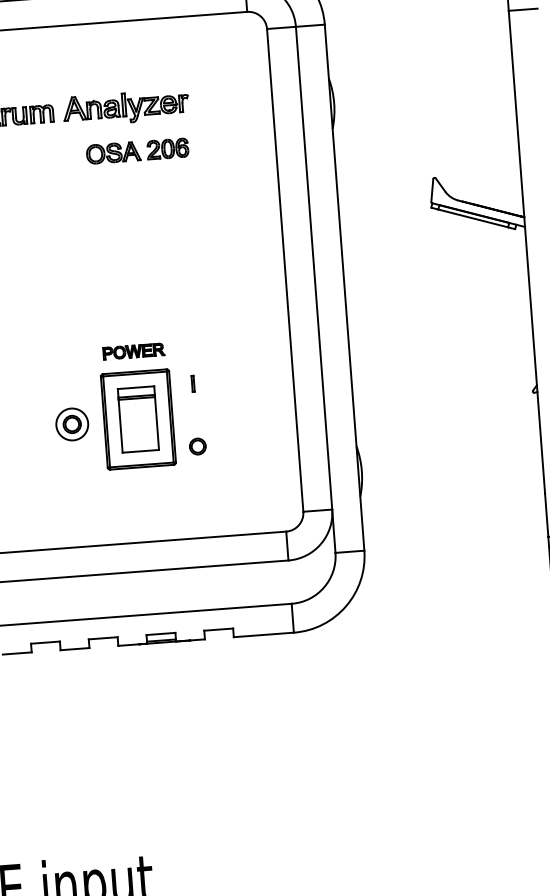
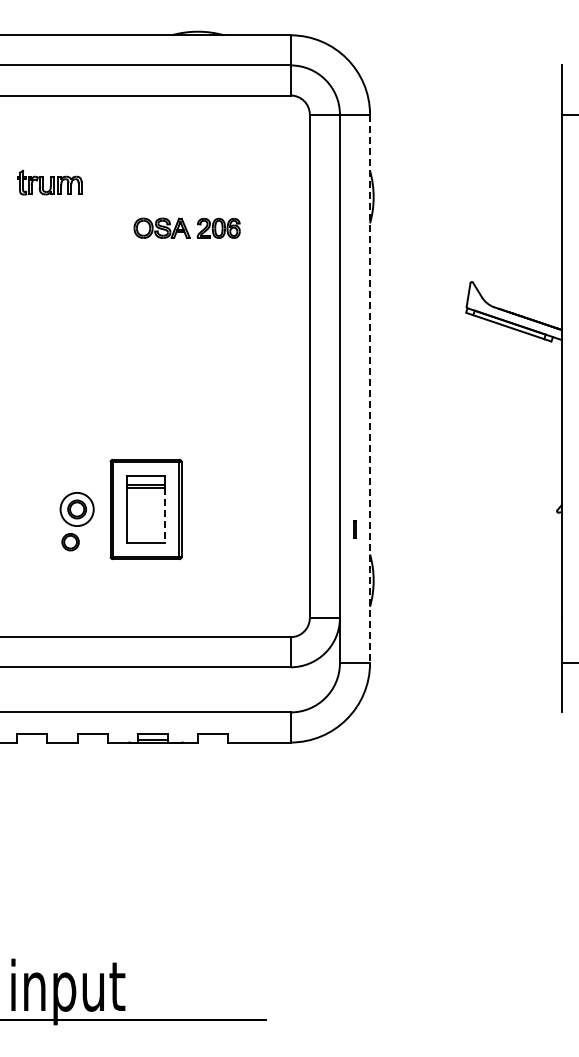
part: (125, 107) -> (157, 185), removed
part: (136, 150) -> (186, 227), moved
line: (345, 288) -> (370, 389), solid -> dashed
part: (133, 351) -> (146, 438), removed
line: (193, 383) -> (354, 529), moved
line: (157, 423) -> (165, 515), solid -> dashed
part: (197, 446) -> (70, 542), moved

